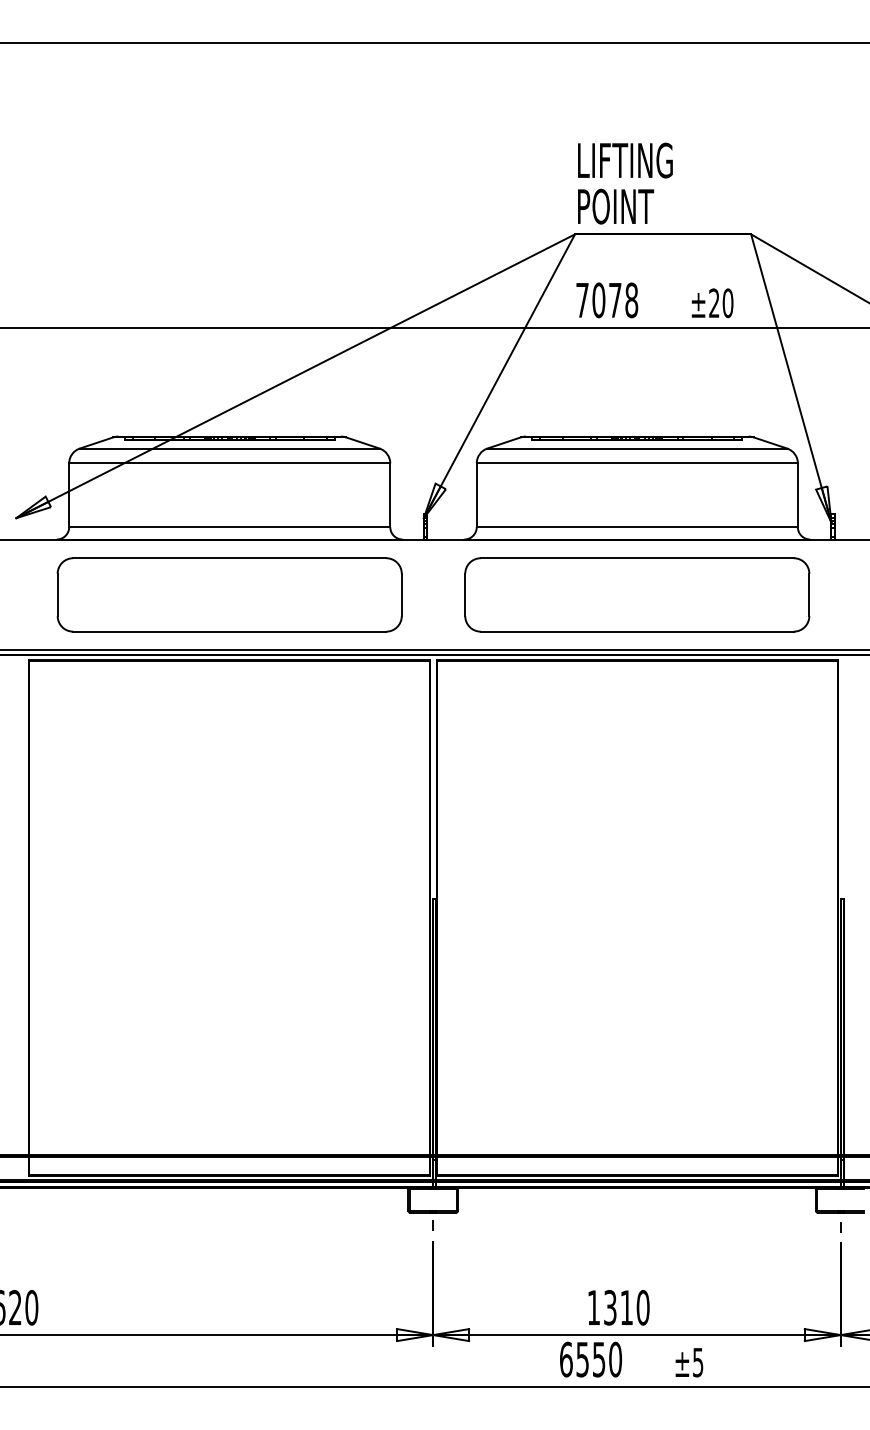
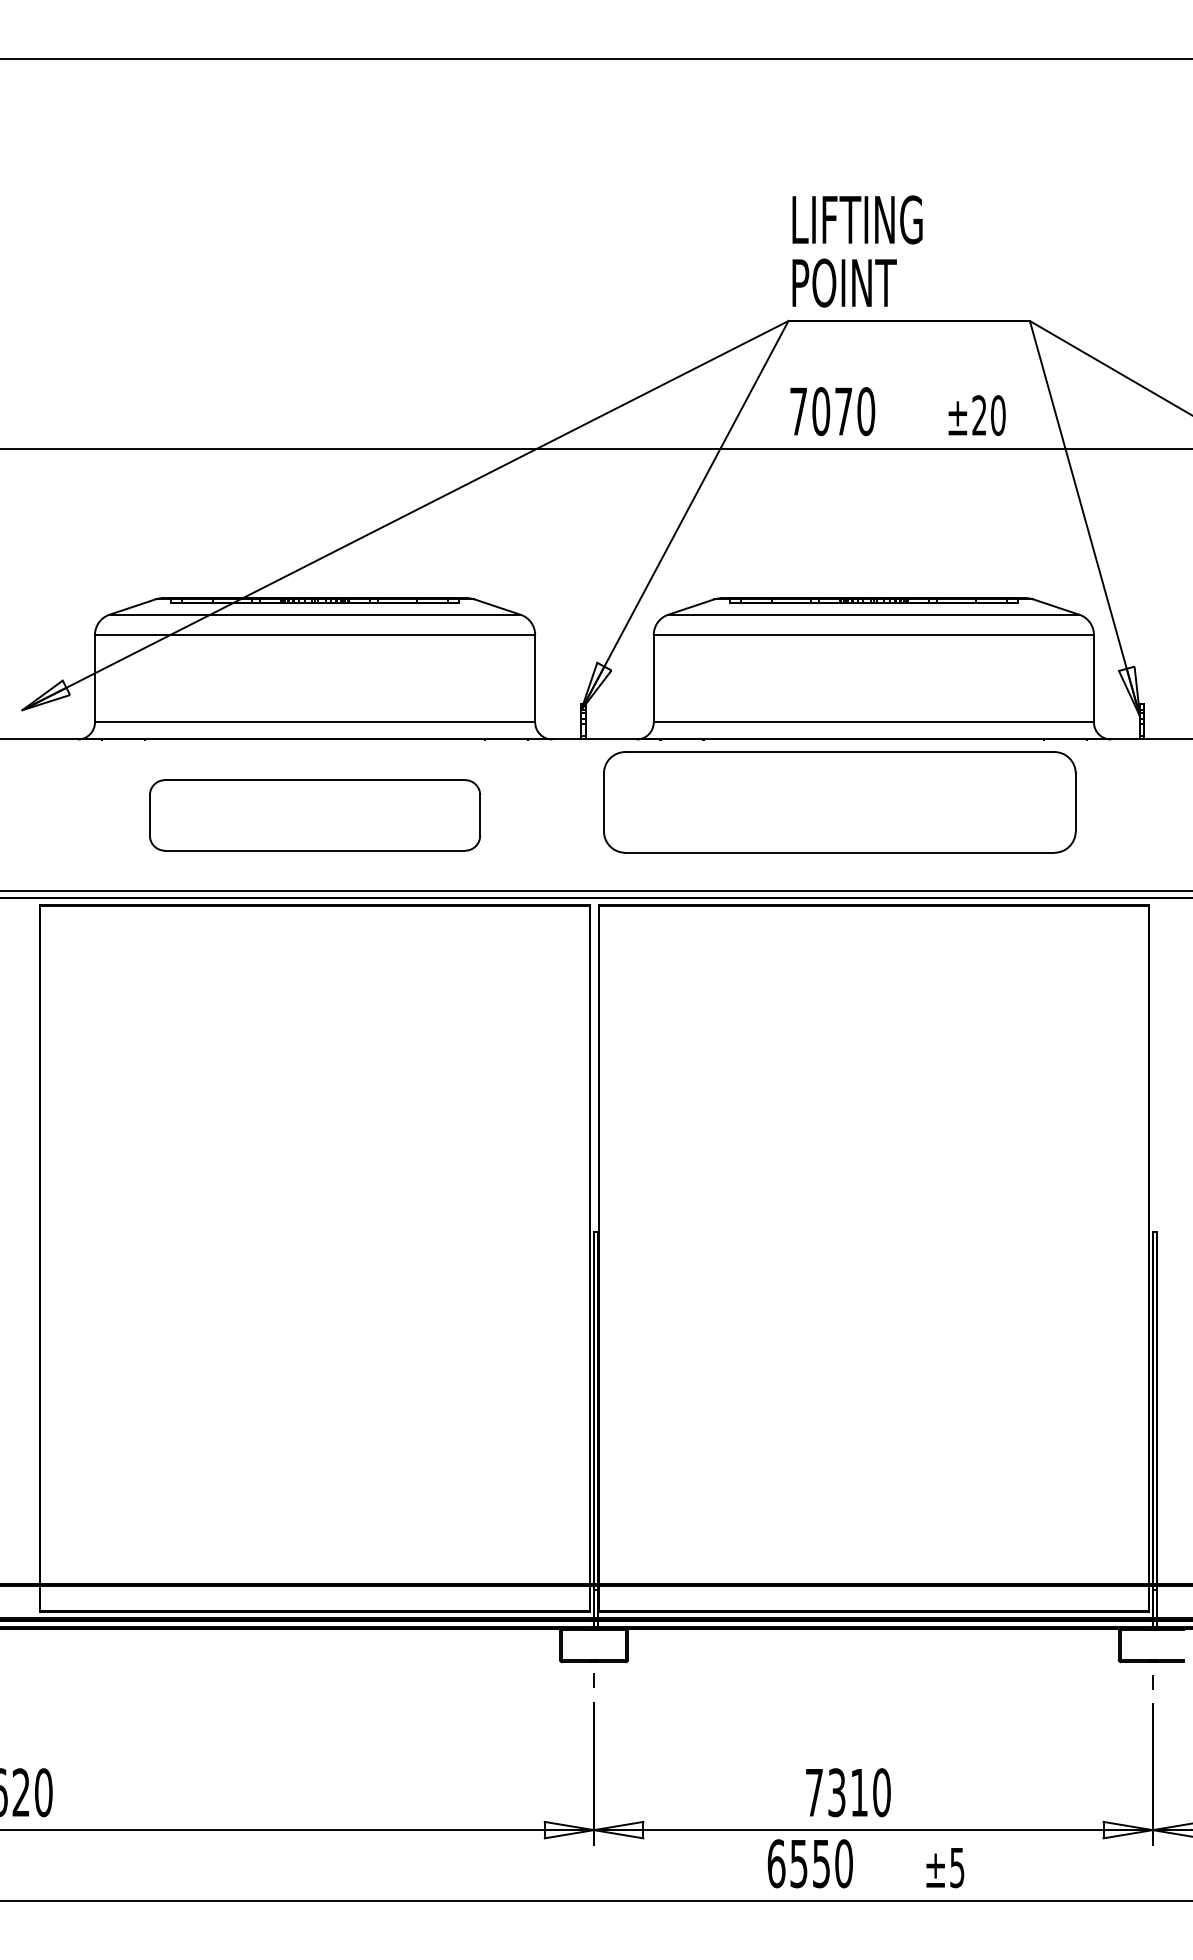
text: (631, 300) -> (866, 411), 7078 -> 7070
part: (229, 595) -> (314, 815), size x0.7
part: (637, 595) -> (839, 802), moved
text: (594, 1307) -> (814, 1792), 1310 -> 7310

